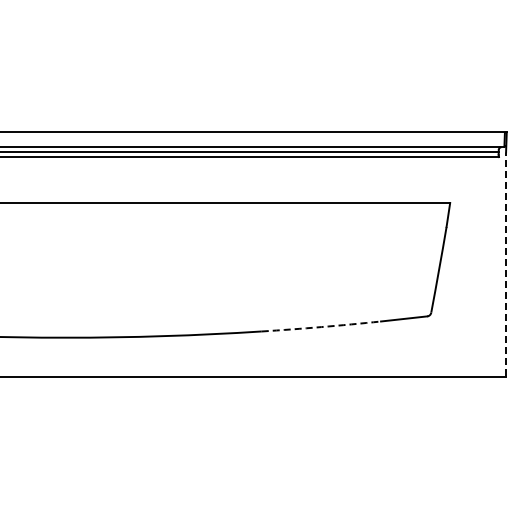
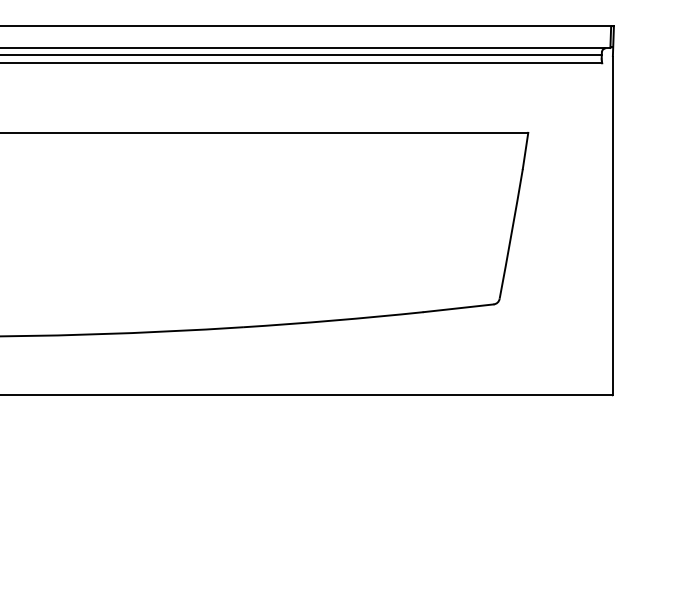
line: (506, 264) -> (613, 225), dashed -> solid
arc: (321, 327) -> (333, 321), dashed -> solid

